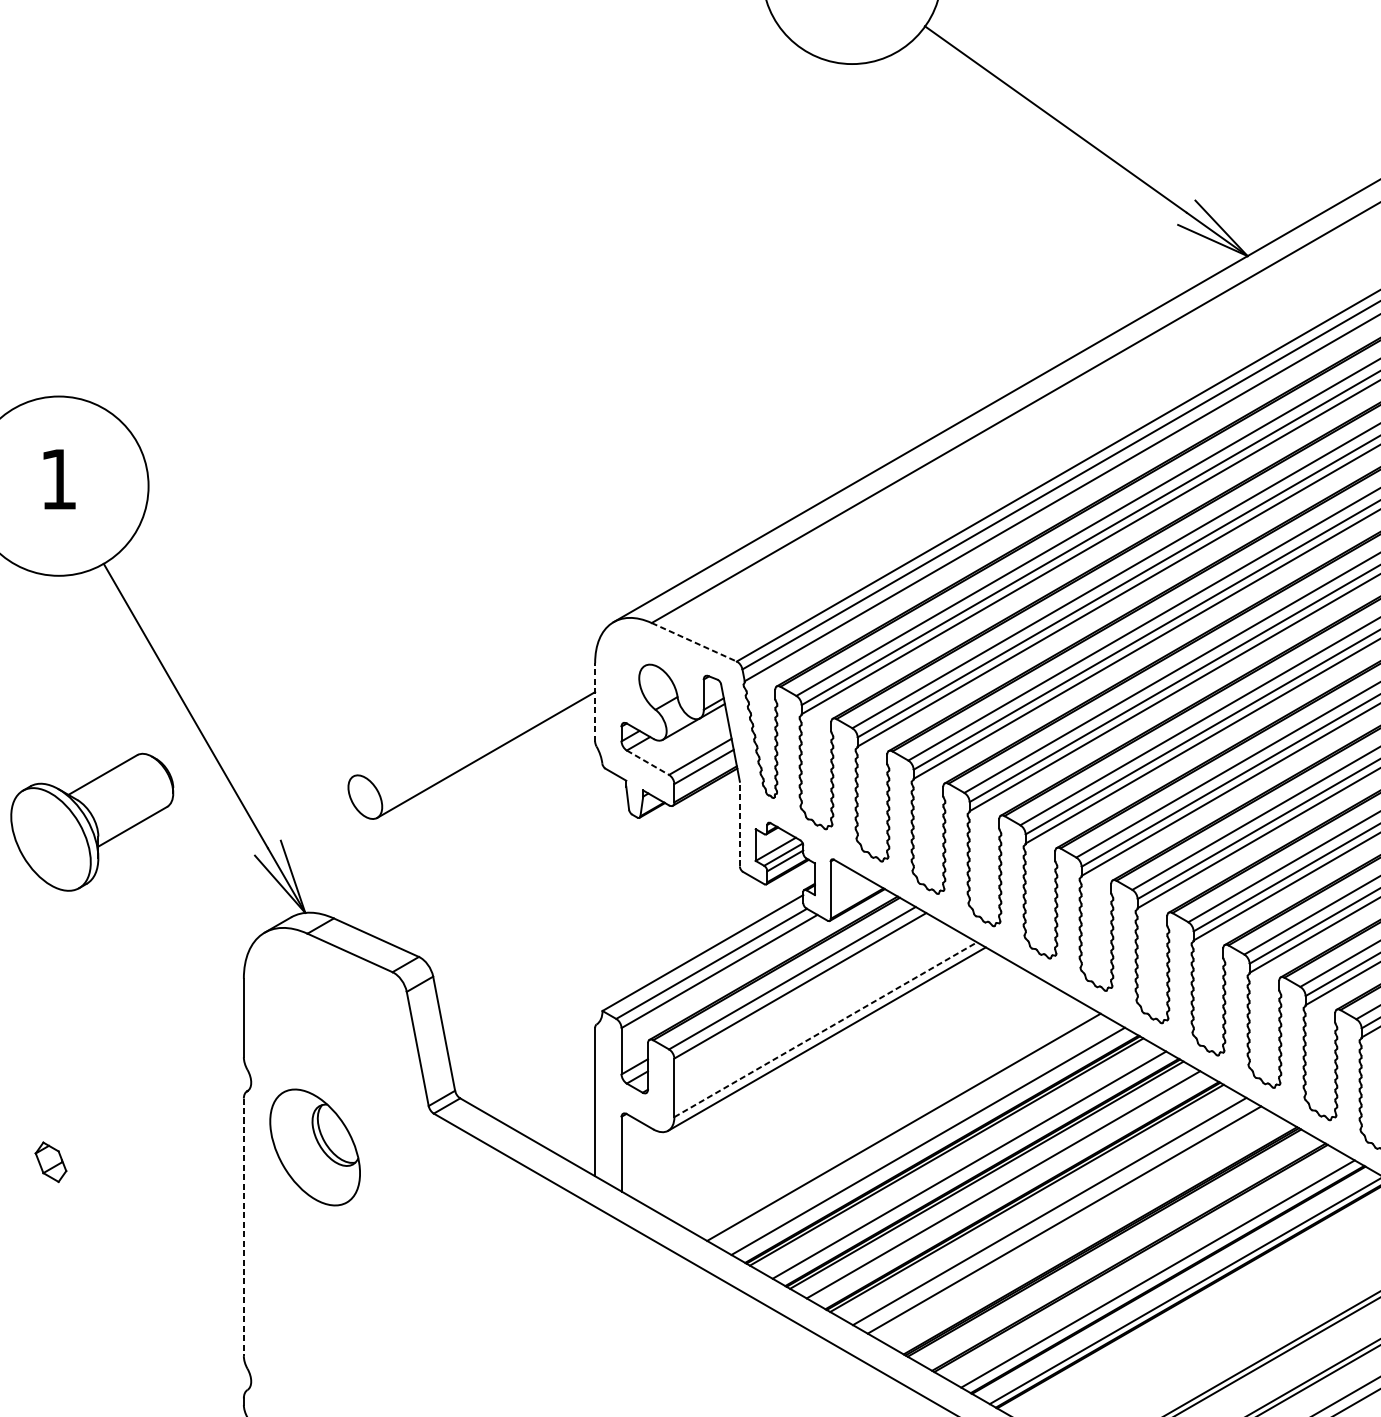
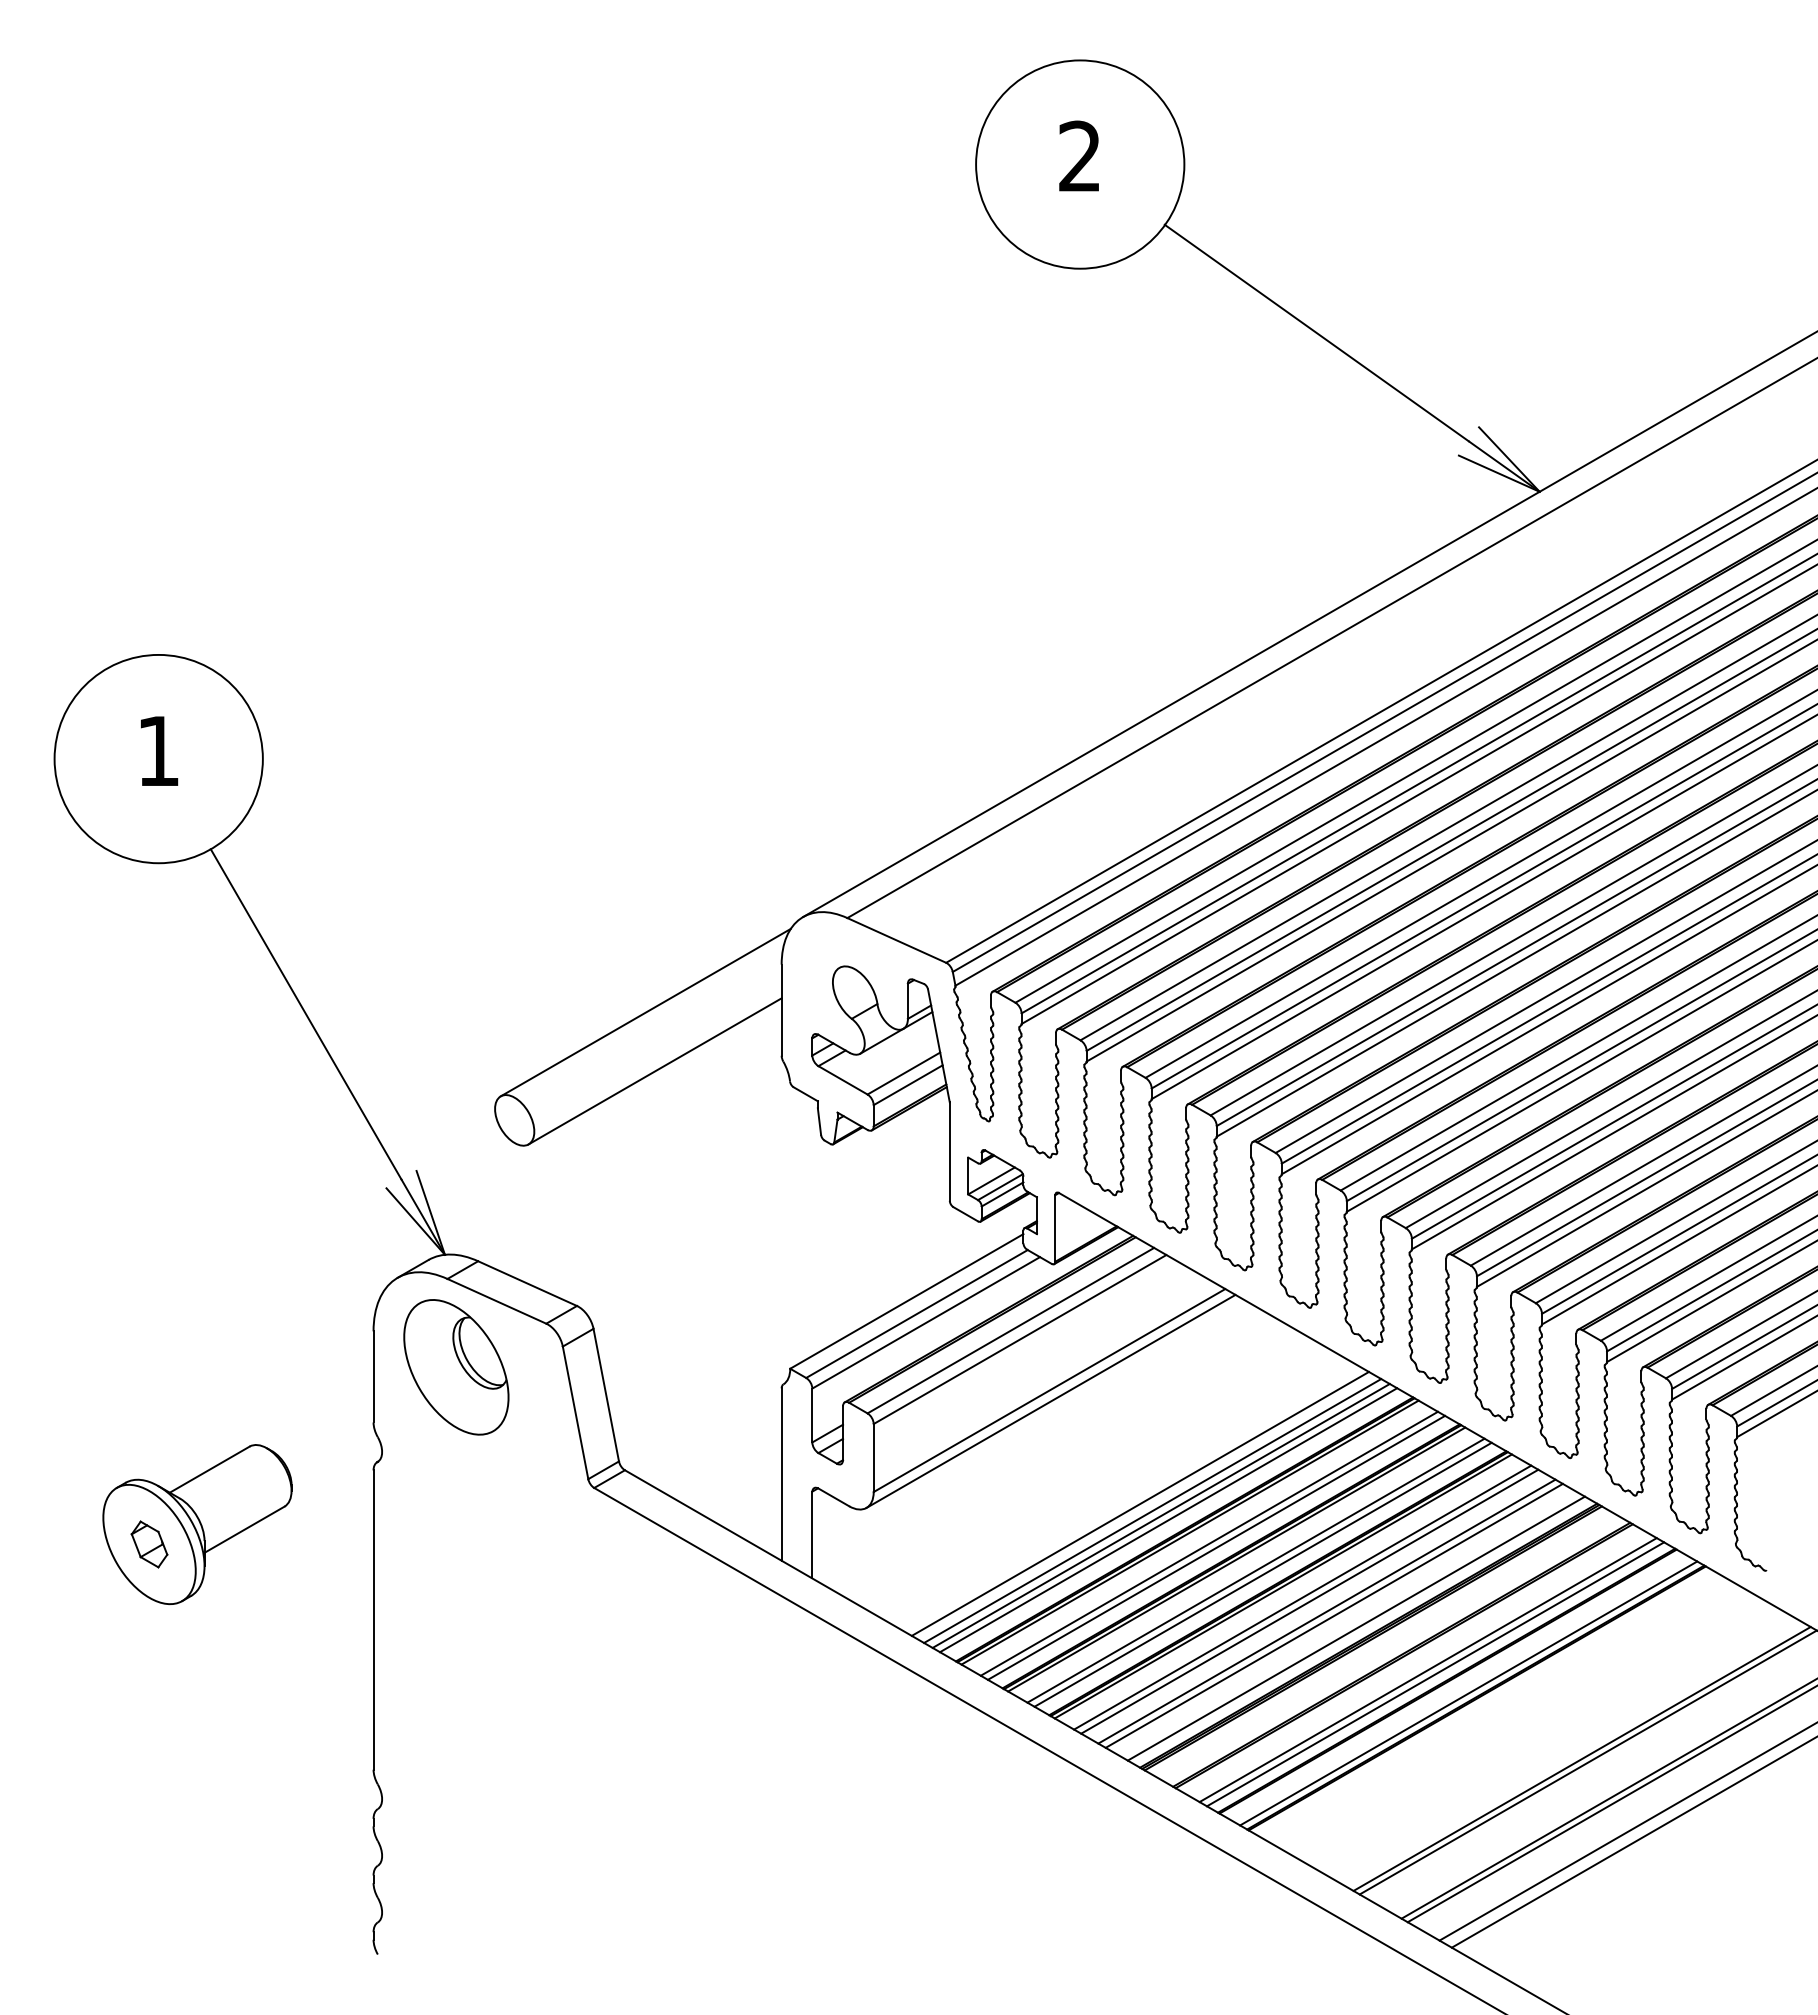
line: (694, 642) -> (897, 940), dashed -> solid
line: (595, 702) -> (781, 1010), dashed -> solid
line: (477, 704) -> (645, 1012), added
line: (648, 762) -> (843, 1080), dashed -> solid
part: (92, 822) -> (197, 1524), moved
line: (739, 823) -> (949, 1151), dashed -> solid
line: (825, 1029) -> (1049, 1390), dashed -> solid
line: (914, 1133) -> (1152, 1510), added
line: (921, 1137) -> (1160, 1515), added
part: (315, 1147) -> (456, 1367), moved
line: (962, 1161) -> (1208, 1543), added
line: (1009, 1188) -> (1262, 1574), added
line: (1043, 1207) -> (1302, 1597), added
line: (1070, 1223) -> (1333, 1615), added
line: (243, 1227) -> (373, 1620), dashed -> solid
line: (1089, 1234) -> (1355, 1628), added
line: (1151, 1270) -> (1427, 1670), added

